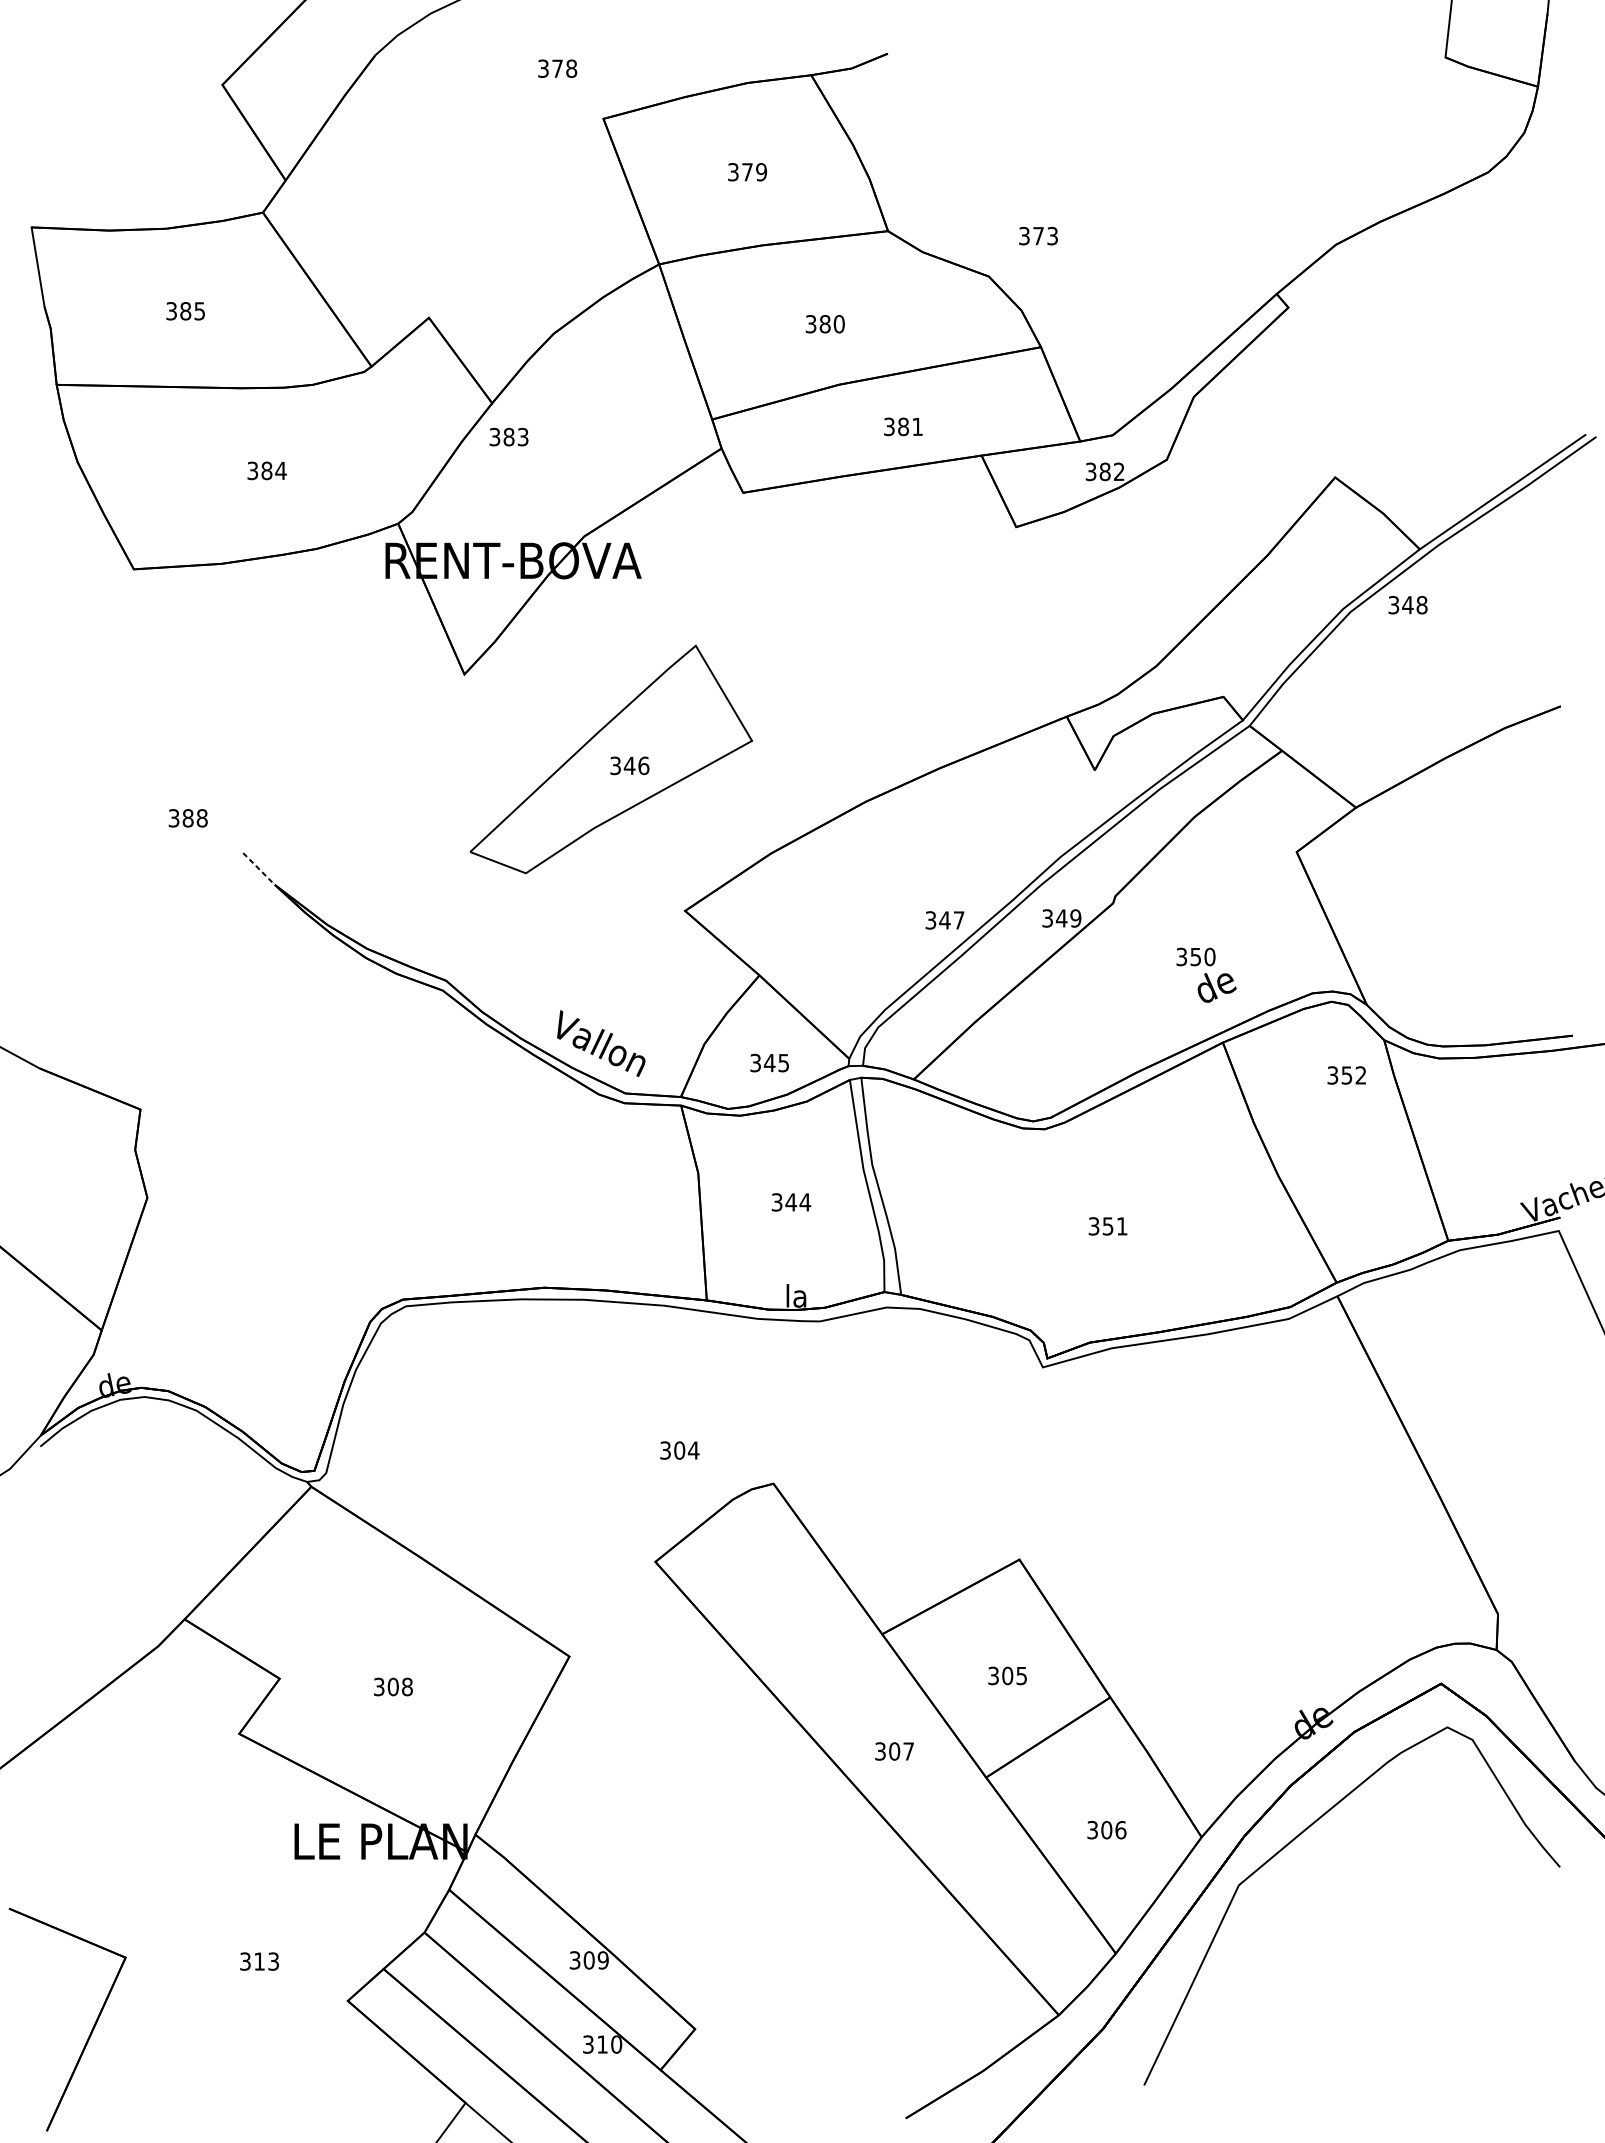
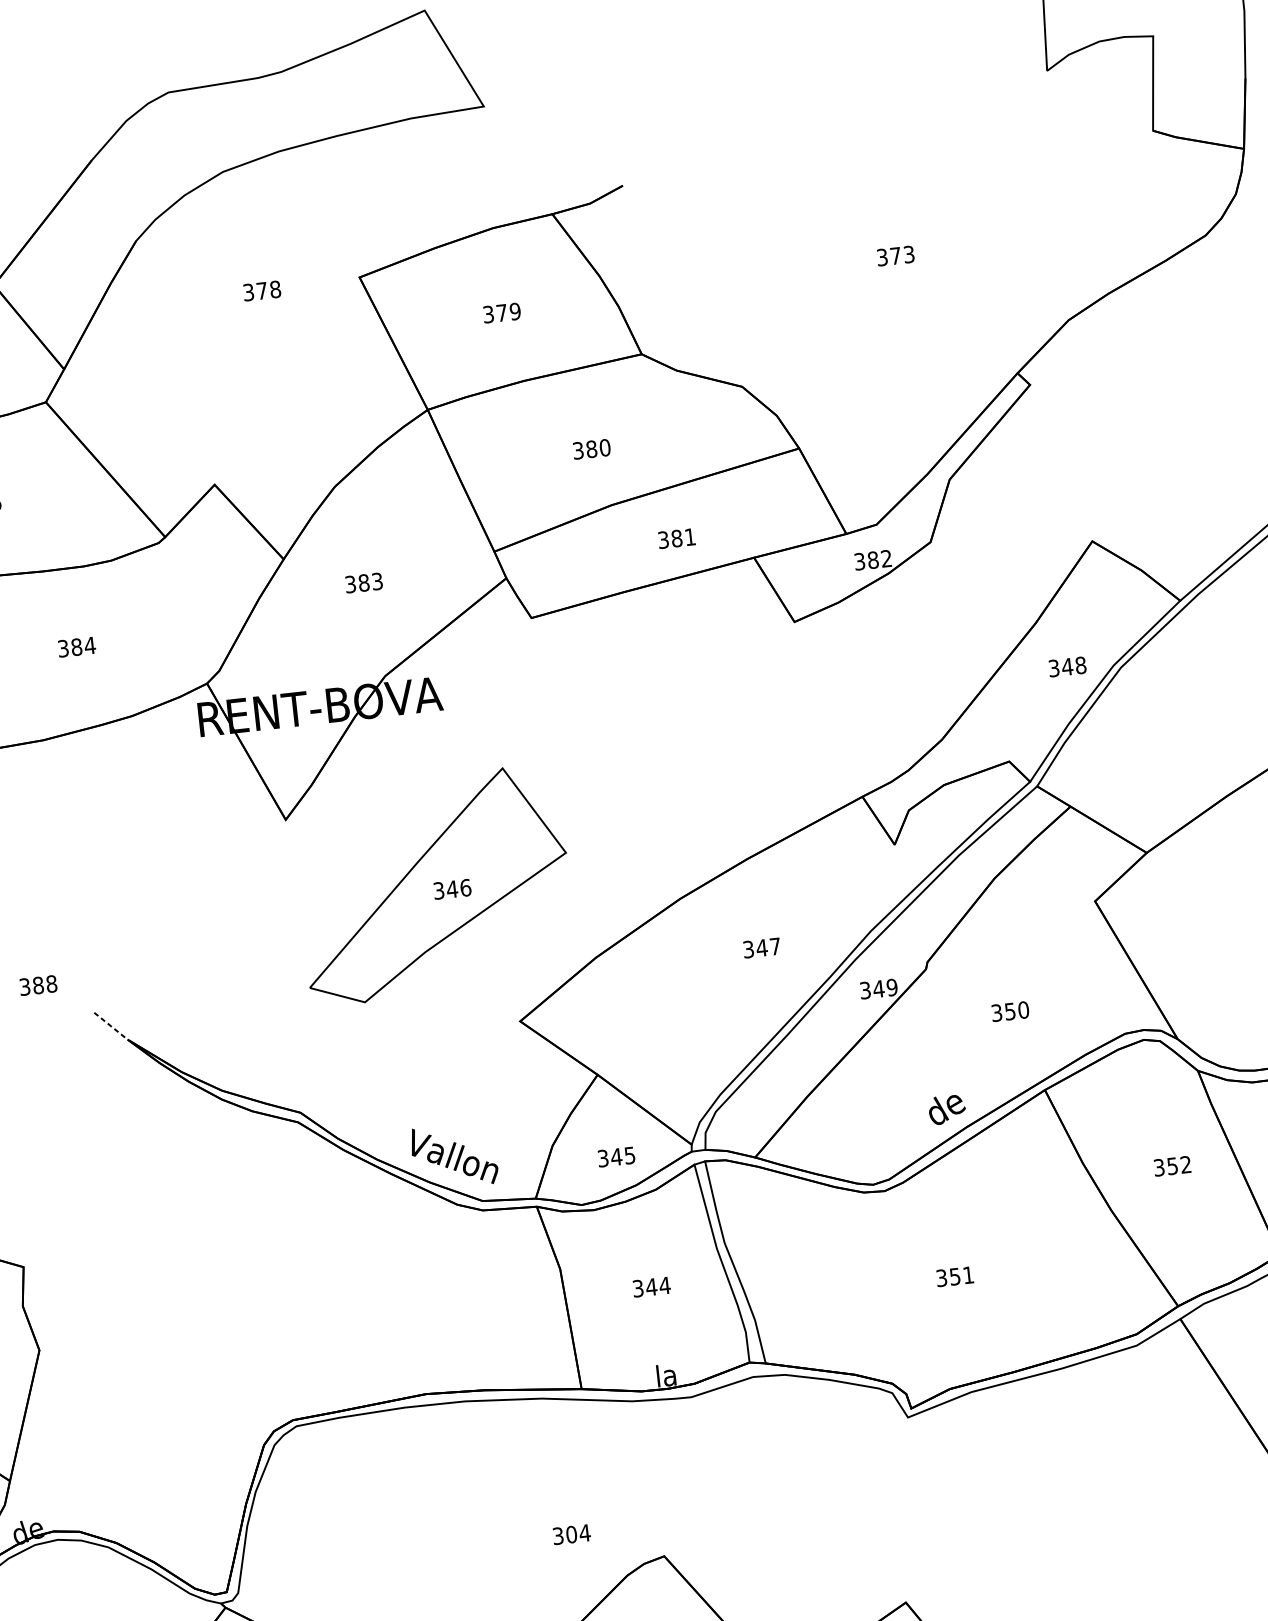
text: (557, 68) -> (262, 290), moved
text: (1038, 235) -> (895, 255), moved
text: (508, 436) -> (363, 582), moved
text: (1407, 605) -> (1067, 667), moved
text: (944, 920) -> (761, 948), moved
text: (1216, 987) -> (946, 1109), moved
text: (1346, 1075) -> (1172, 1166), moved

